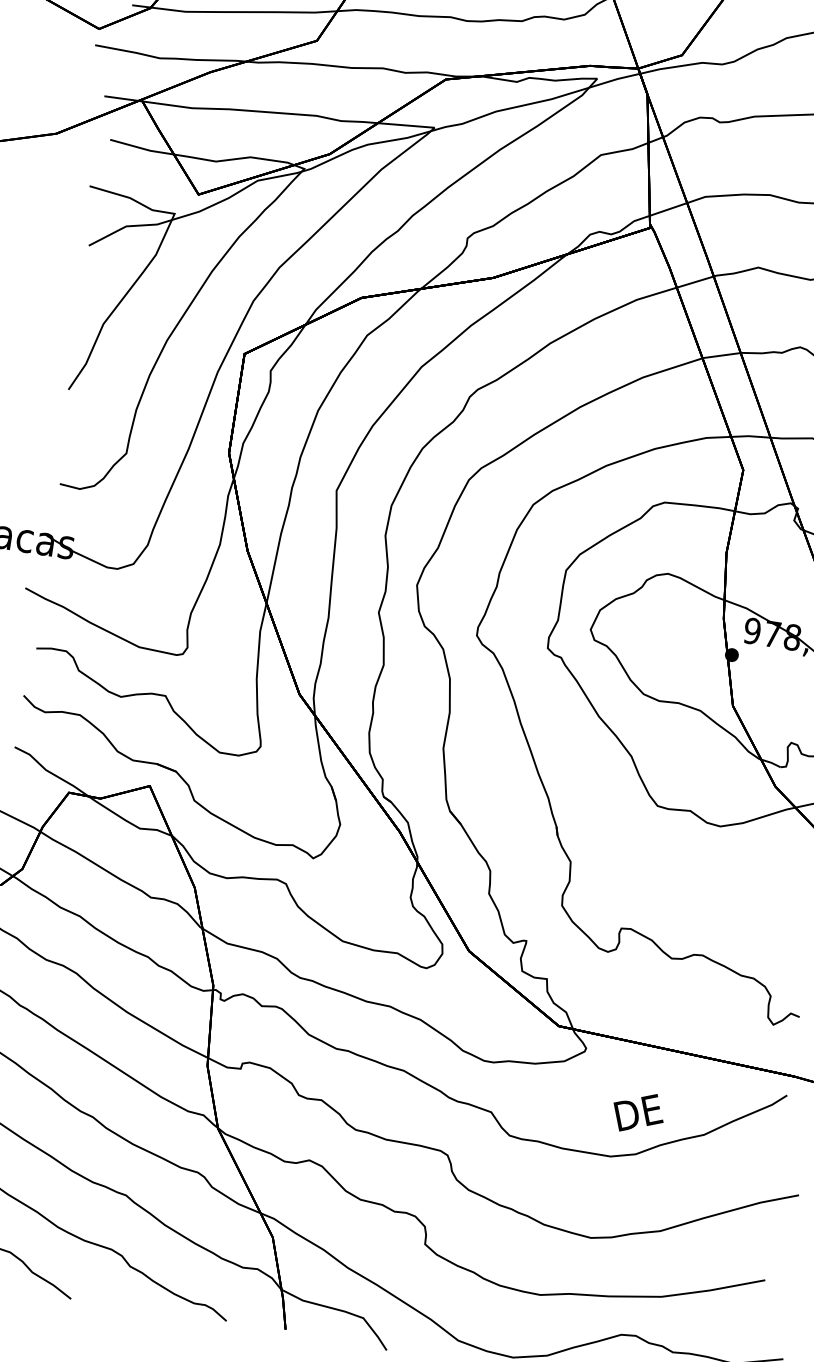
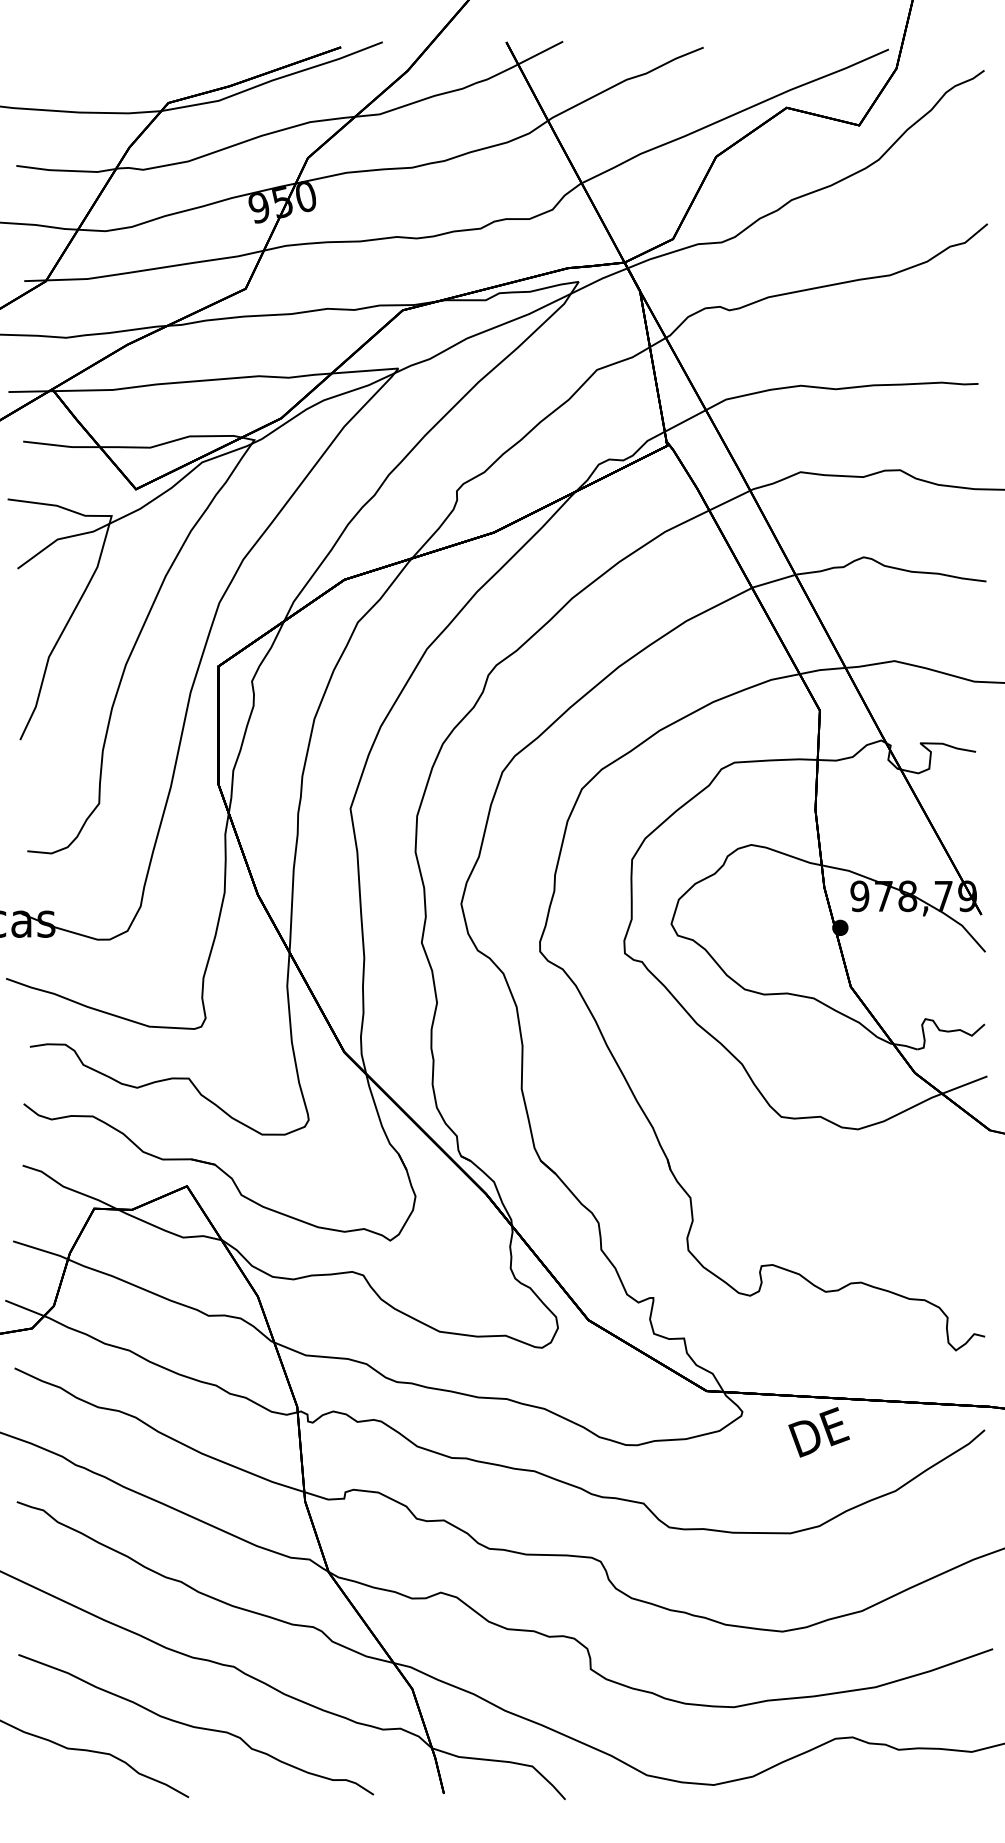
text: (638, 1112) -> (818, 1432), moved

